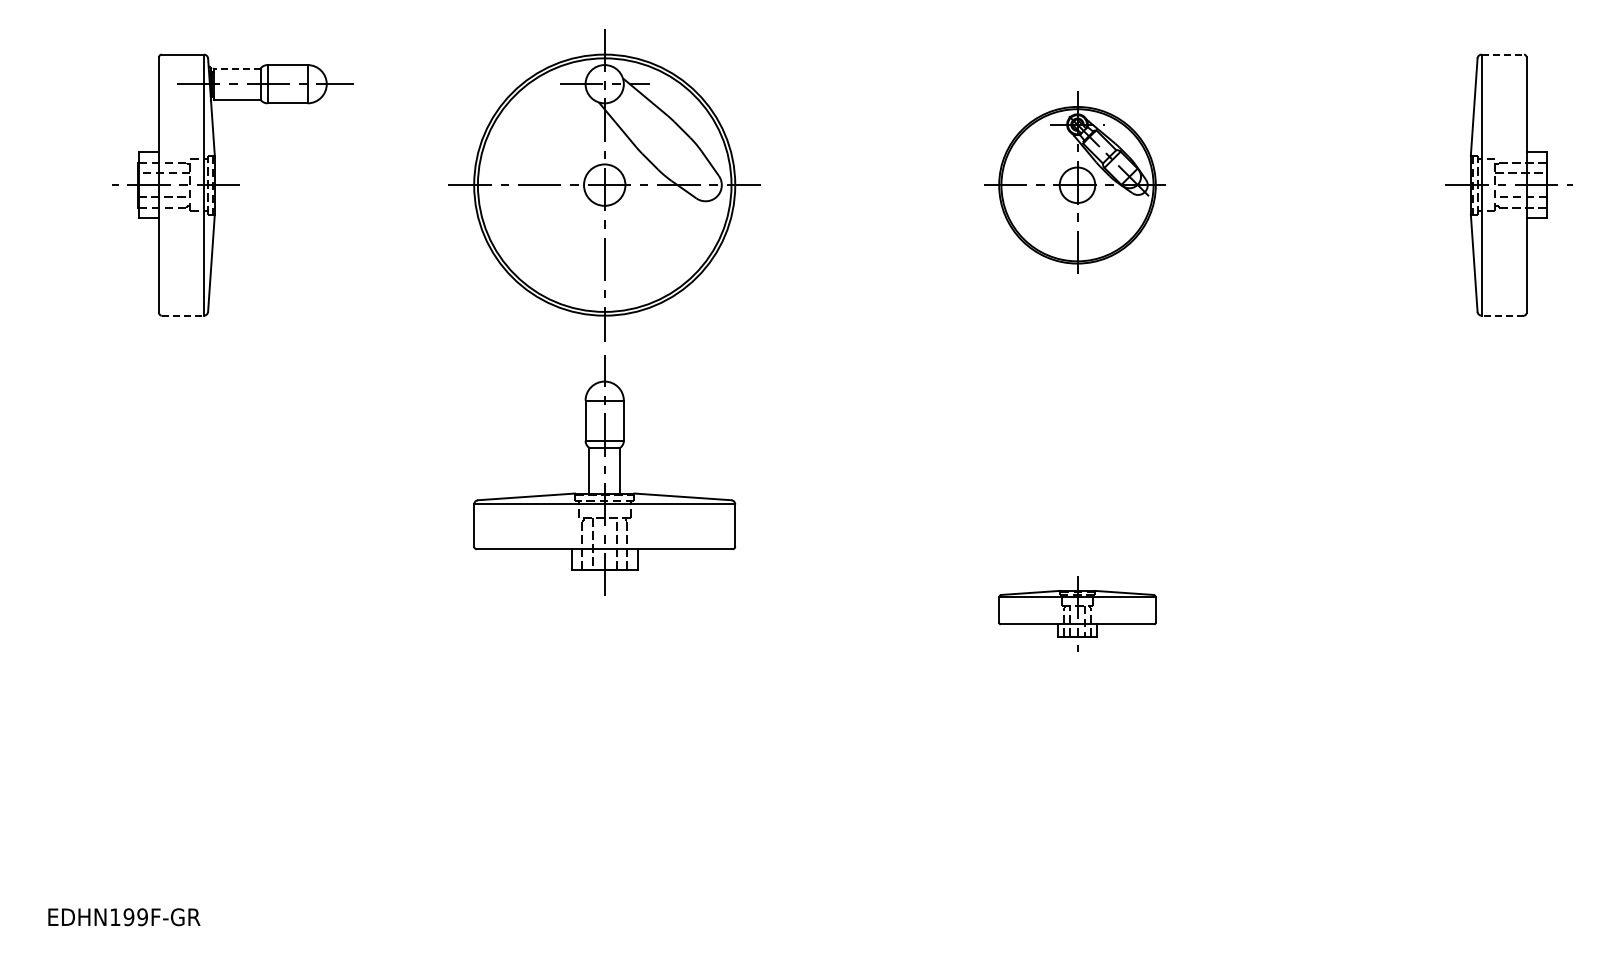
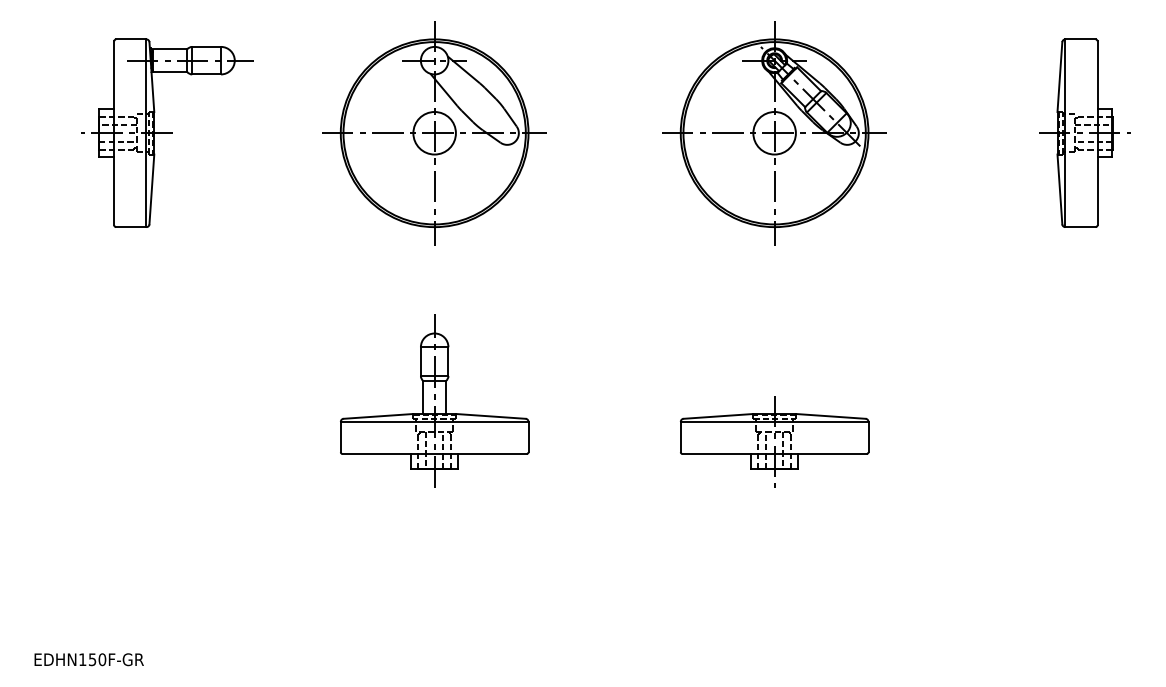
line: (1503, 54) -> (1080, 39), dashed -> solid
line: (236, 68) -> (169, 49), dashed -> solid
circle: (604, 184) -> (434, 132), size x1.43
part: (1077, 185) -> (774, 133), size x1.67
line: (183, 315) -> (131, 227), dashed -> solid
line: (1502, 315) -> (1080, 227), dashed -> solid
part: (604, 475) -> (434, 401), moved
part: (1077, 613) -> (774, 441), size x1.67
text: (135, 917) -> (97, 659), EDHN199F-GR -> EDHN150F-GR

